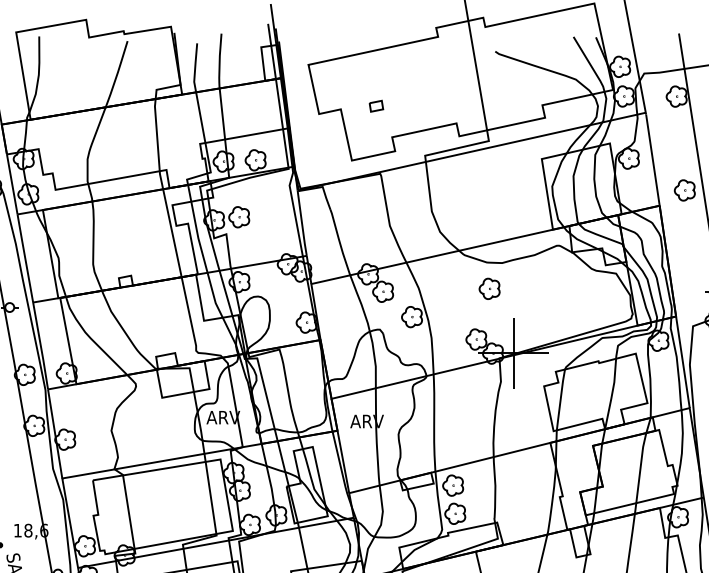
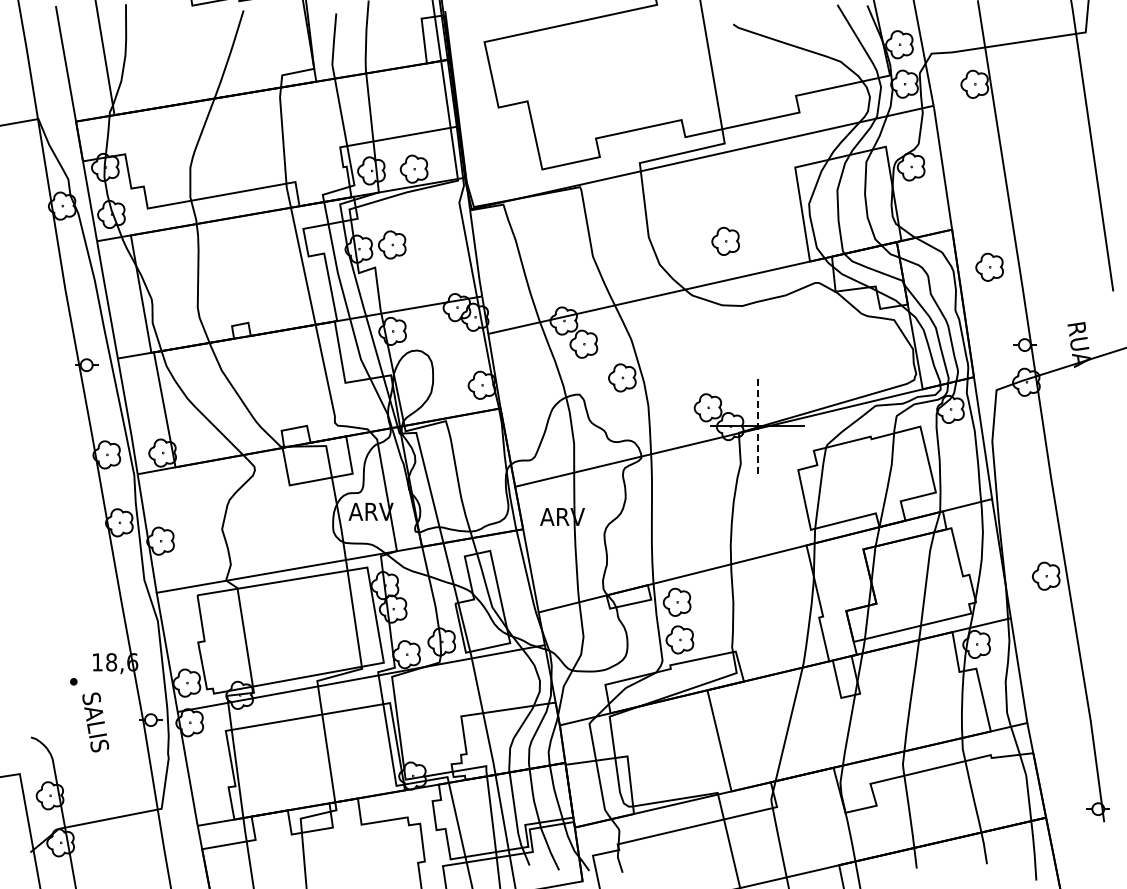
part: (376, 106) -> (574, 97), removed
part: (684, 189) -> (989, 266), moved
part: (489, 288) -> (725, 241), moved
line: (513, 353) -> (757, 426), solid -> dashed

